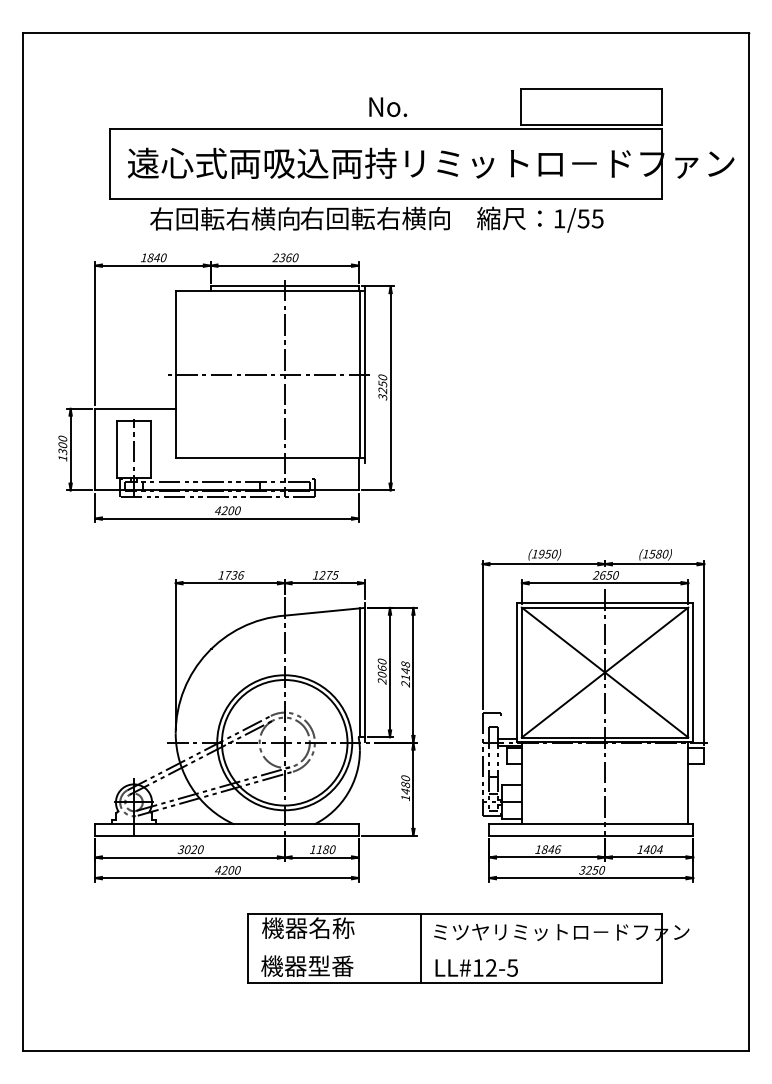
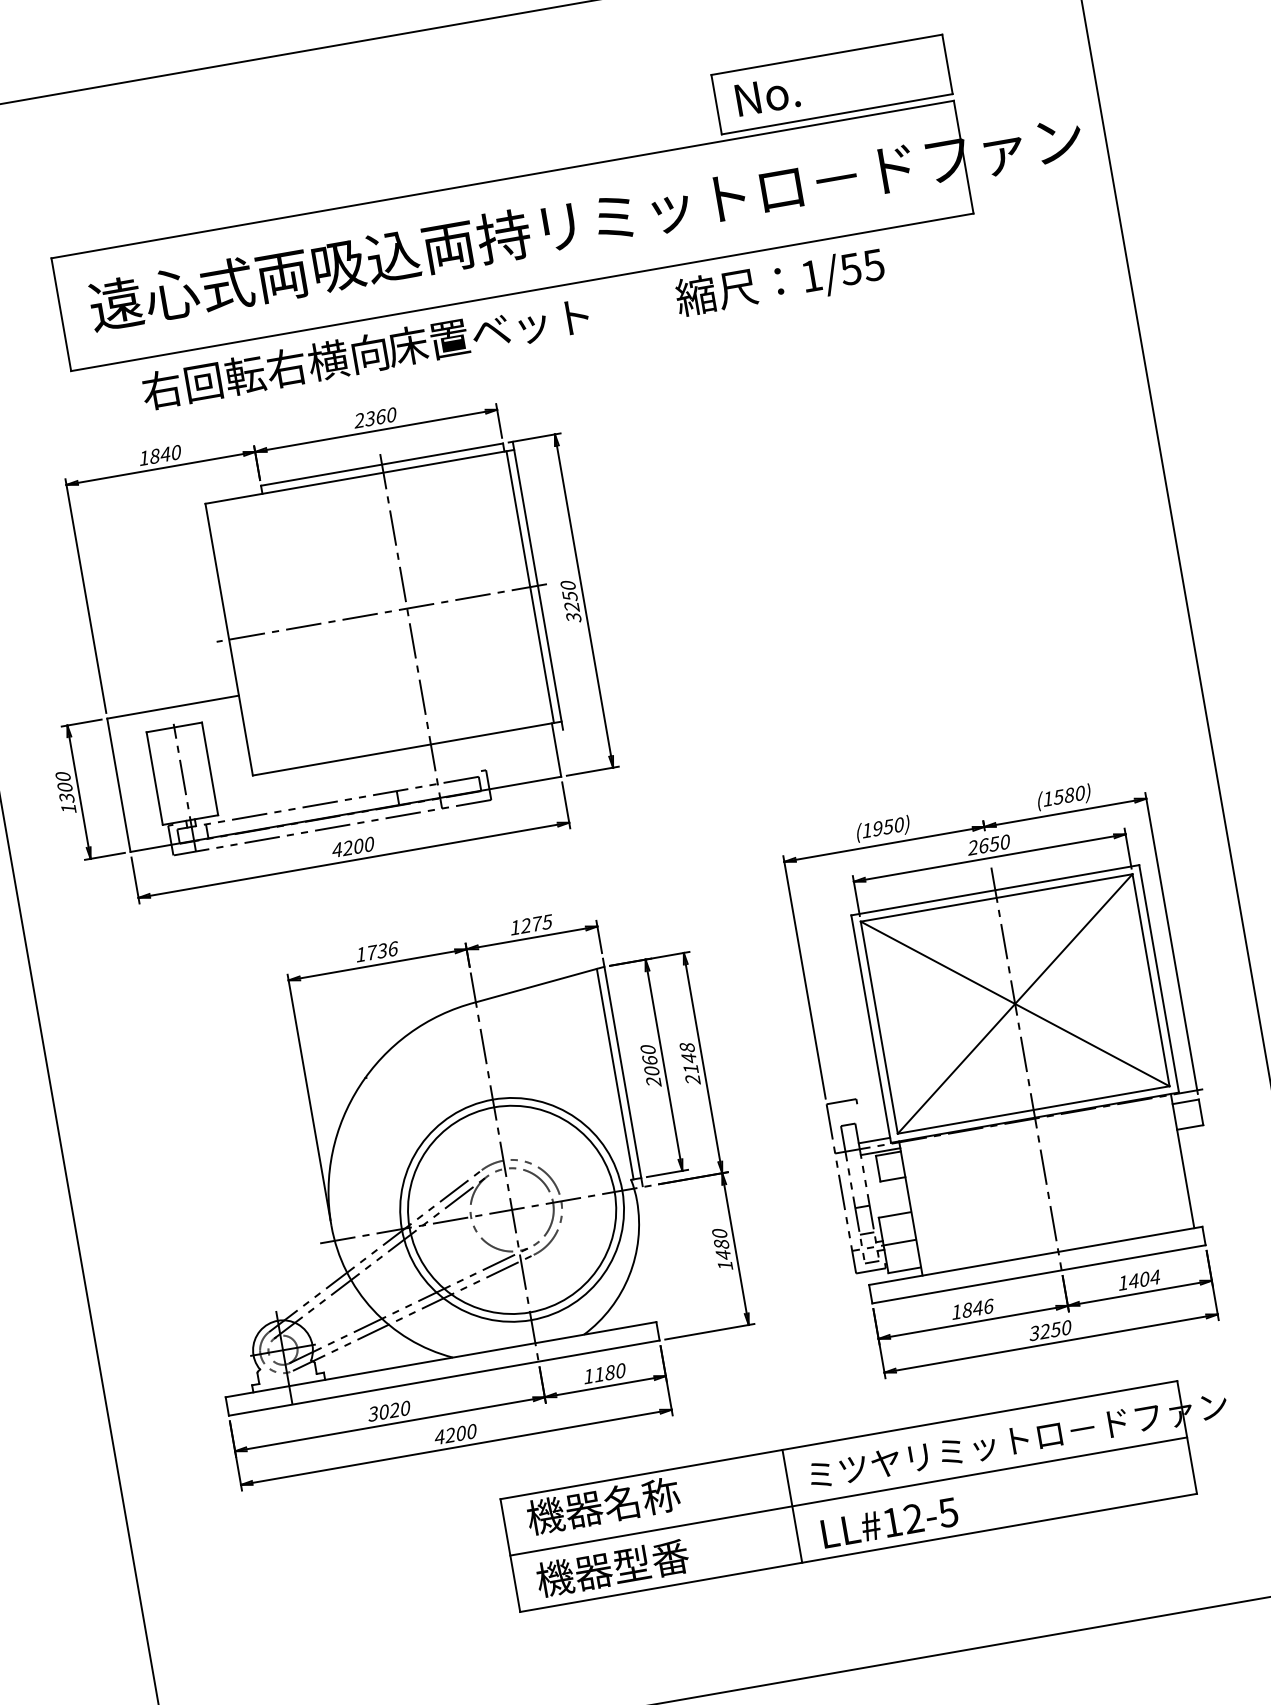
text: (388, 106) -> (768, 94), moved
text: (374, 218) -> (509, 328), 右回転右横向 -> 床置ベット
line: (454, 948) -> (847, 1497), added

